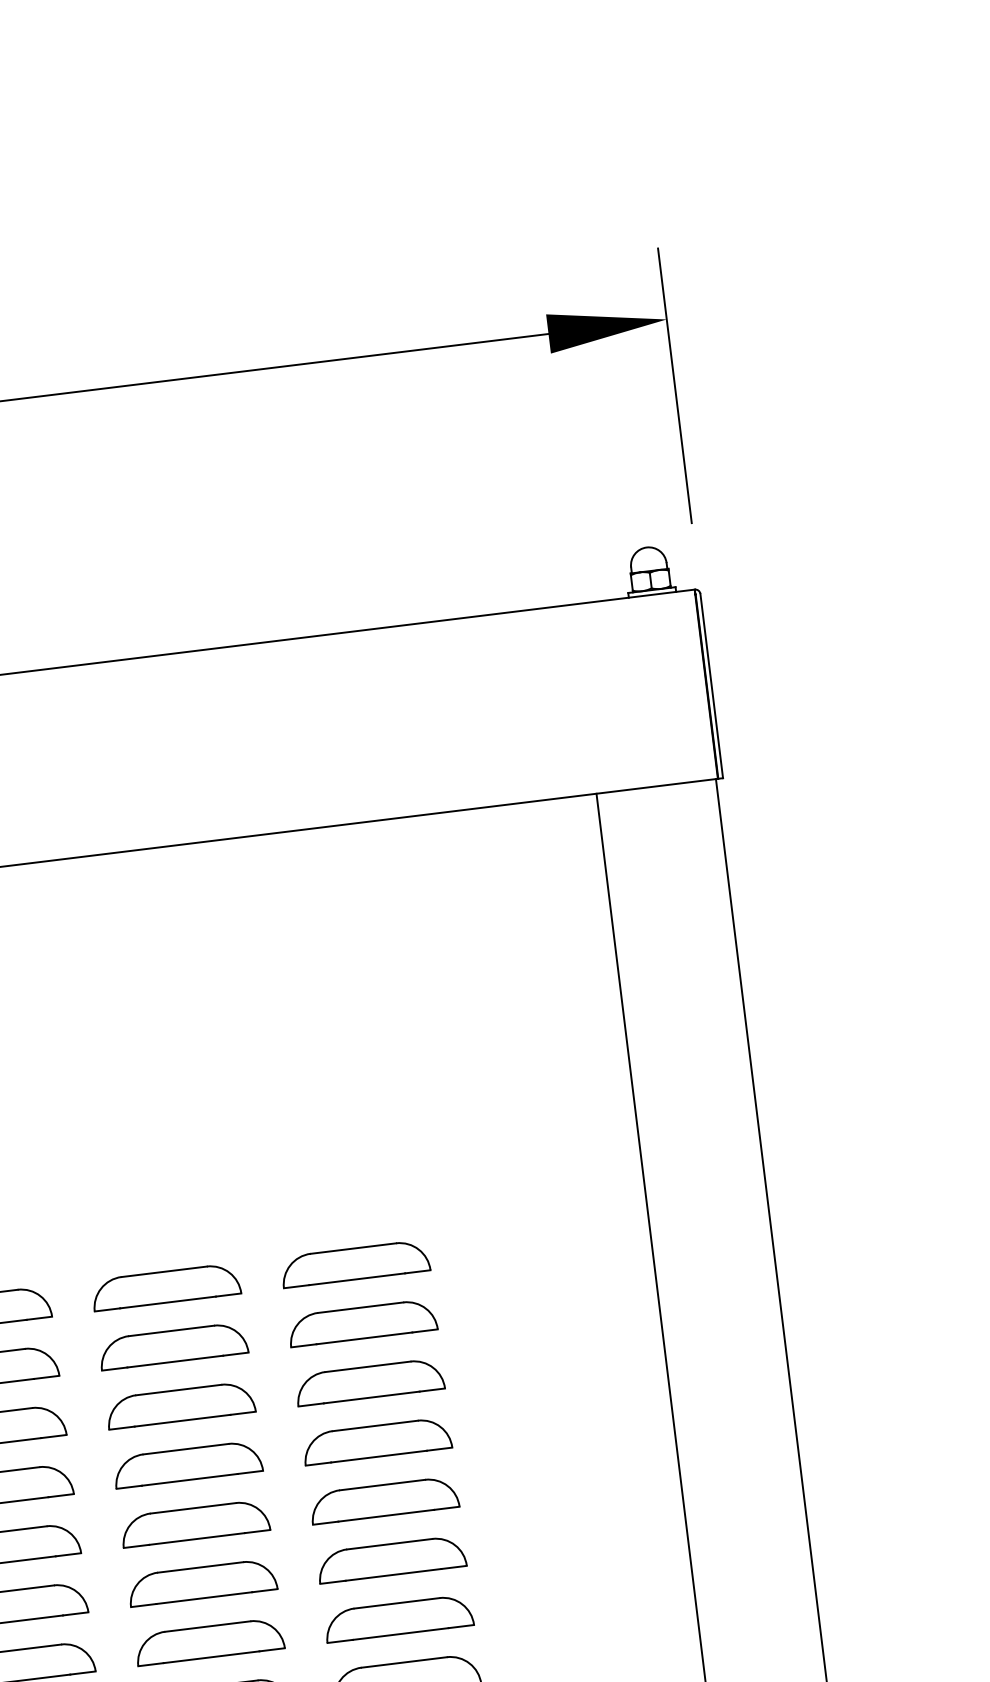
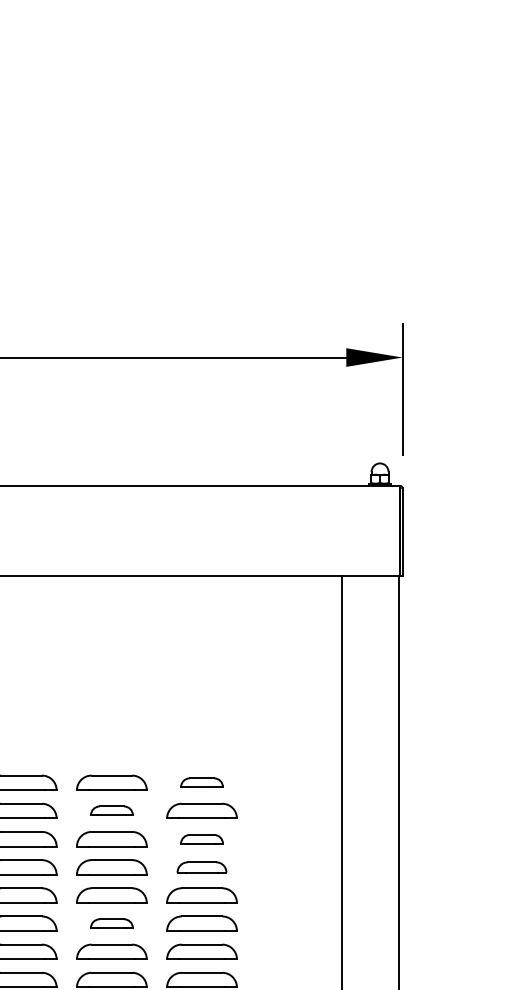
part: (354, 1263) -> (201, 782), size x0.6
part: (172, 1345) -> (111, 810), size x0.6
part: (368, 1382) -> (201, 839), size x0.6
part: (376, 1441) -> (201, 867), size x0.7
part: (201, 1582) -> (111, 923), size x0.6

